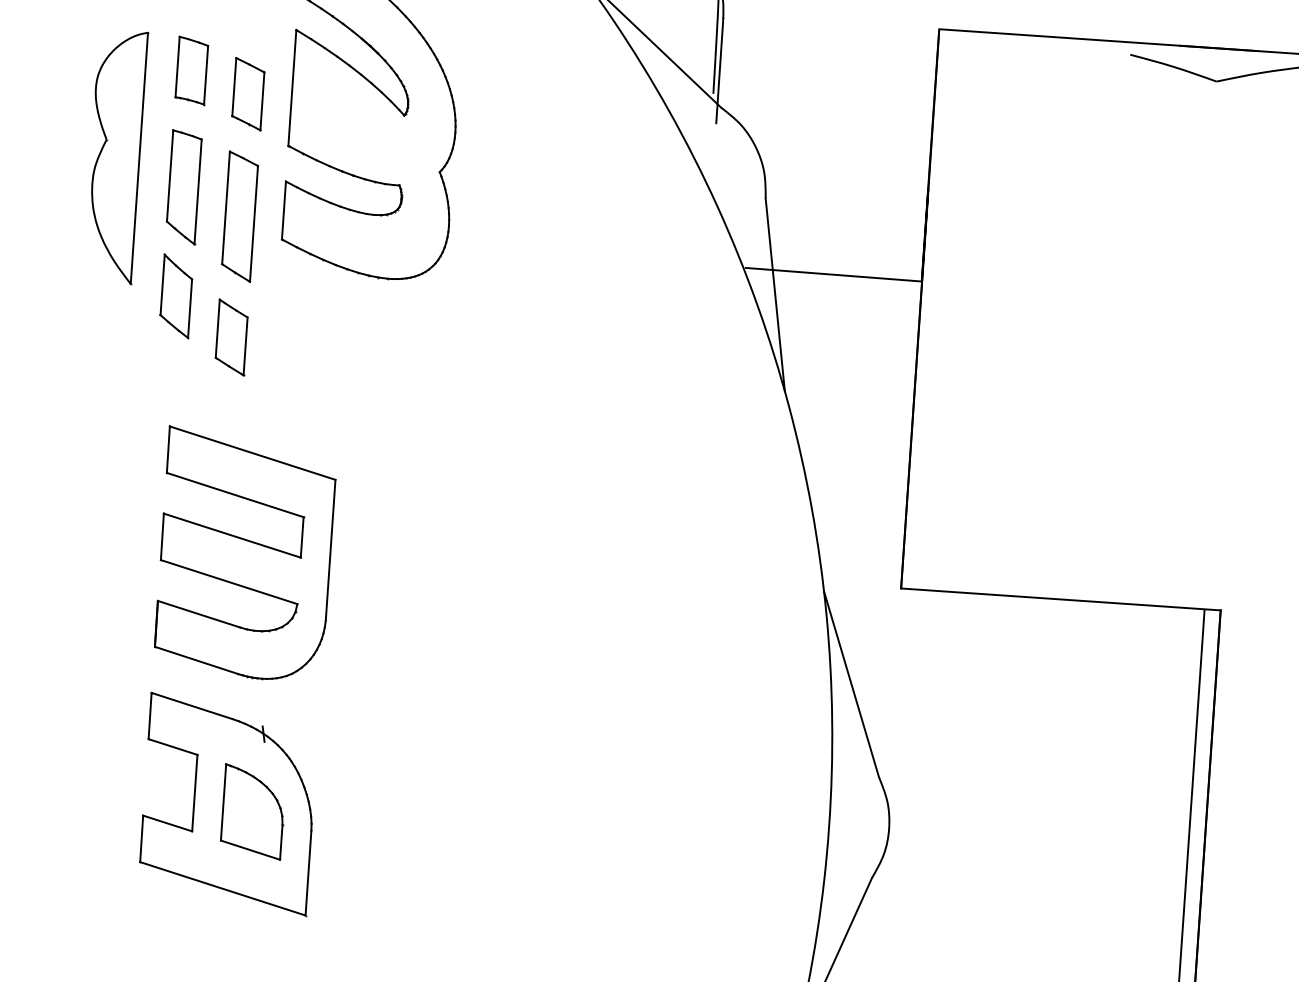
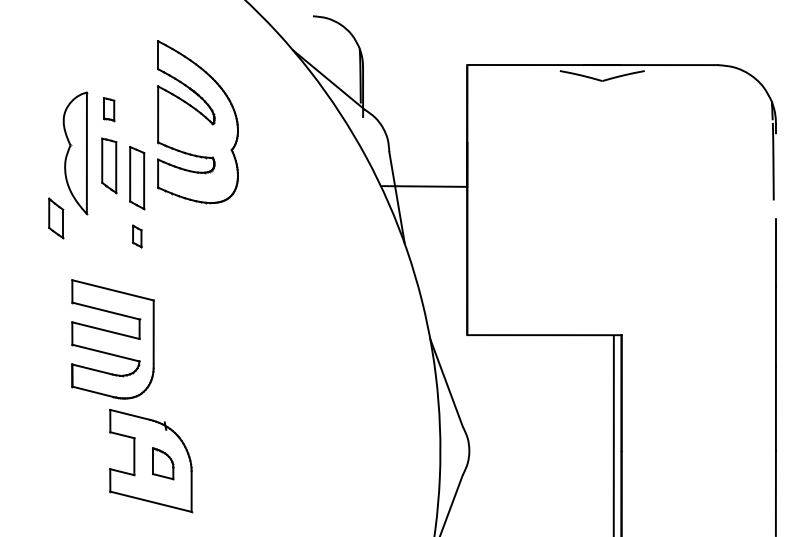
part: (192, 70) -> (109, 109), size x0.7
part: (249, 93) -> (137, 118), removed
part: (176, 296) -> (56, 218), moved
part: (232, 337) -> (137, 236), size x0.6
part: (244, 554) -> (112, 339), moved
part: (254, 811) -> (163, 463), size x0.7

